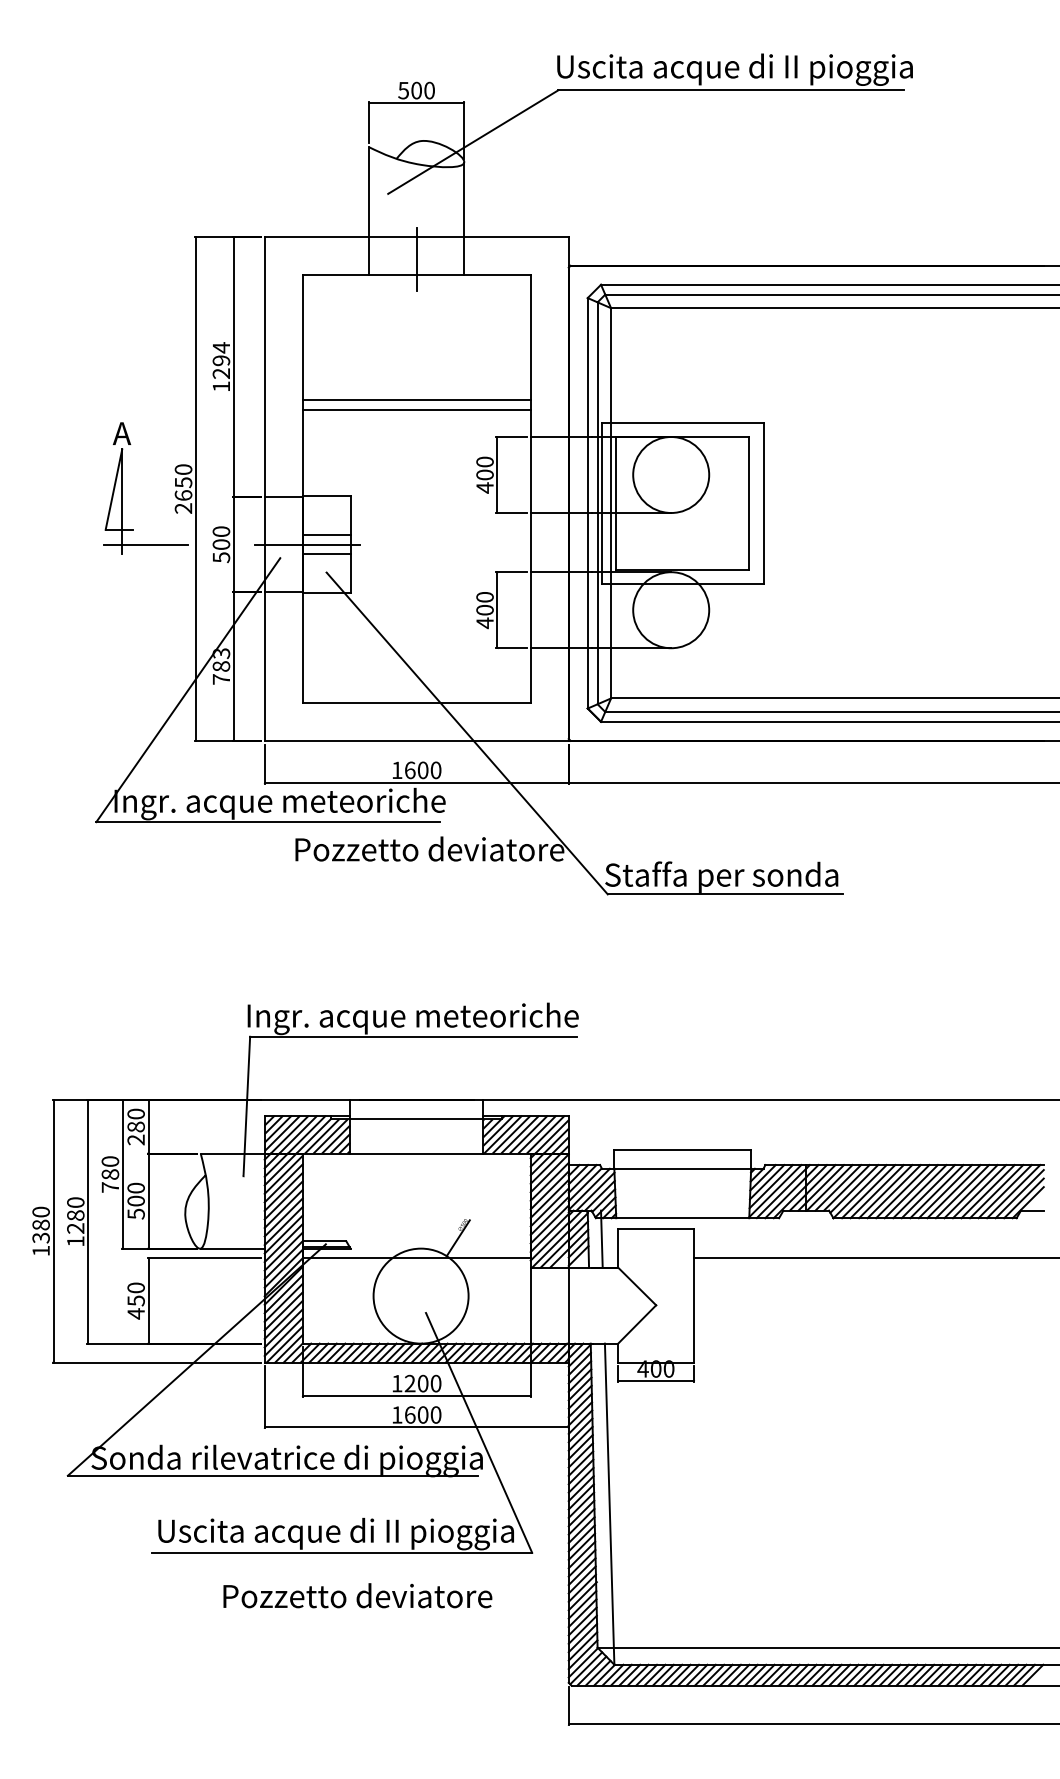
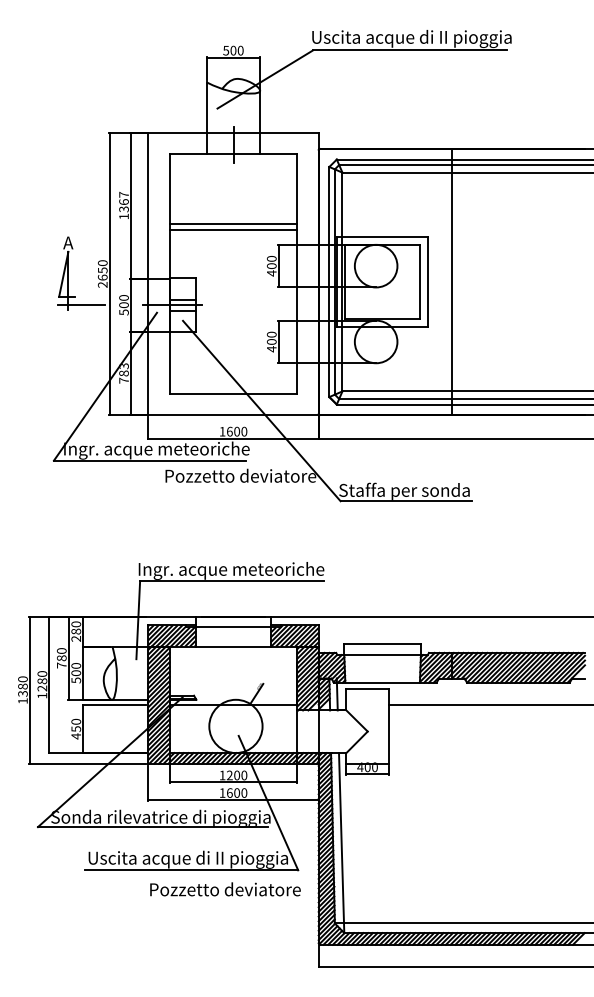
text: (220, 359) -> (123, 201), 1294 -> 1367
line: (805, 502) -> (451, 281), added
text: (357, 1595) -> (225, 889), moved

